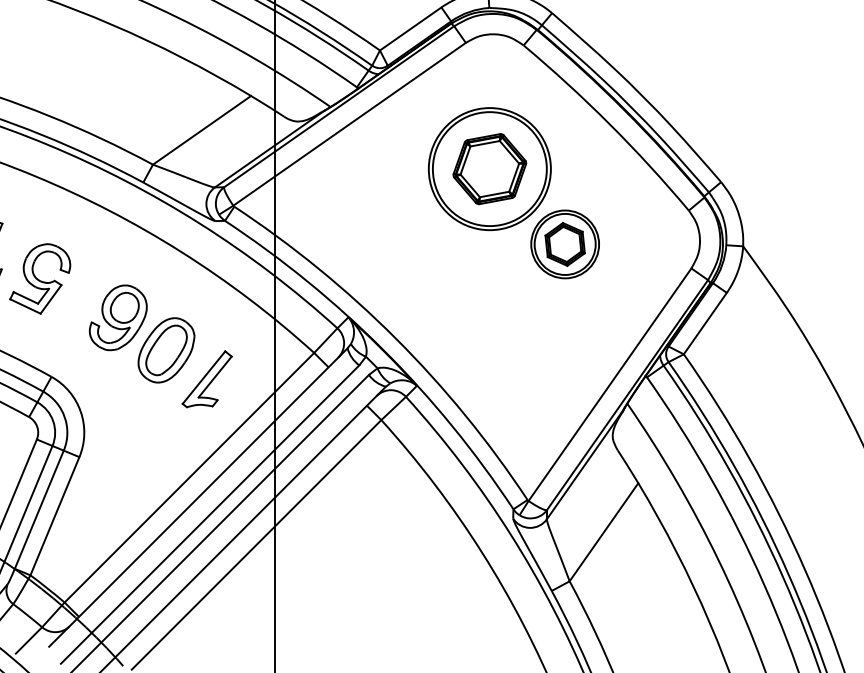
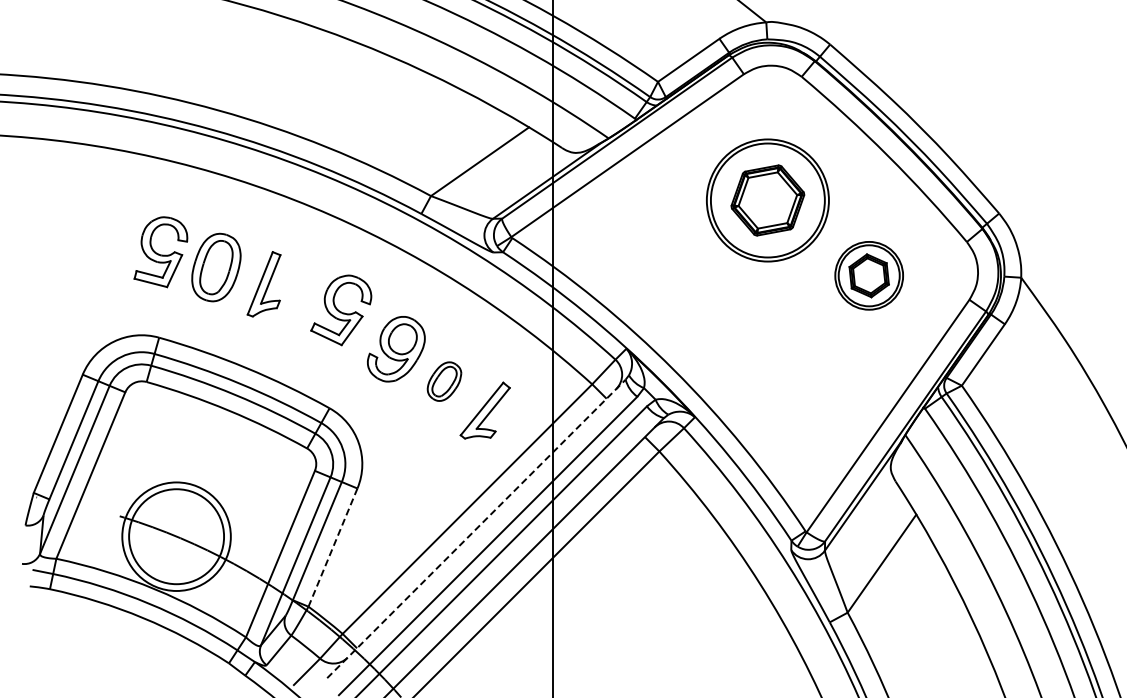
part: (564, 244) -> (868, 275), moved
part: (40, 279) -> (341, 310), moved
part: (166, 350) -> (444, 381), size x0.6
line: (198, 497) -> (476, 528), solid -> dashed
line: (55, 516) -> (333, 547), solid -> dashed

